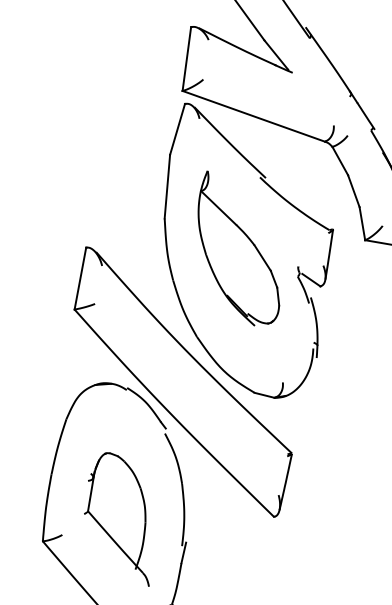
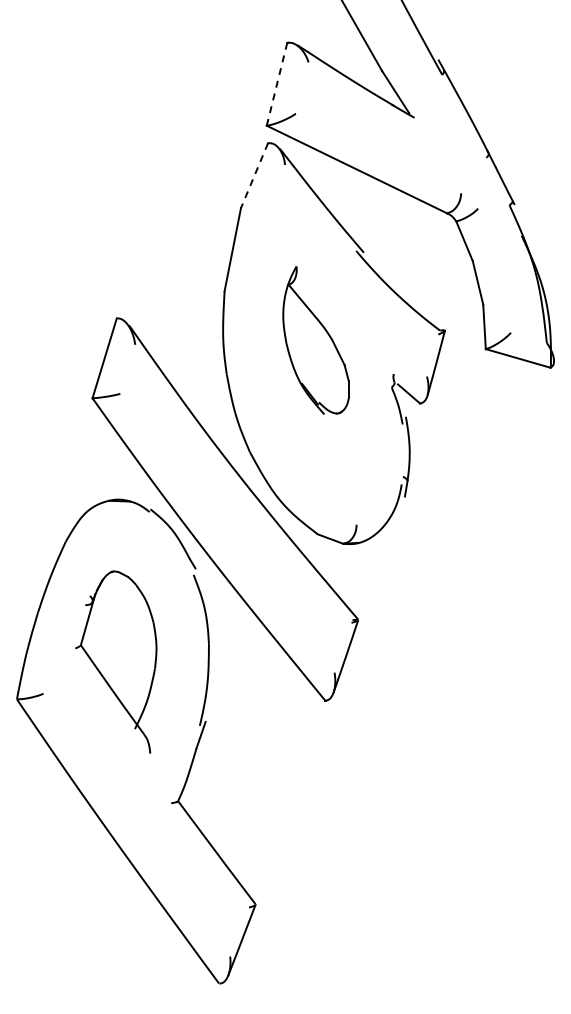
line: (187, 59) -> (277, 84), solid -> dashed
line: (177, 130) -> (254, 176), solid -> dashed
part: (236, 247) -> (315, 340), size x0.7
part: (116, 520) -> (116, 661), moved

